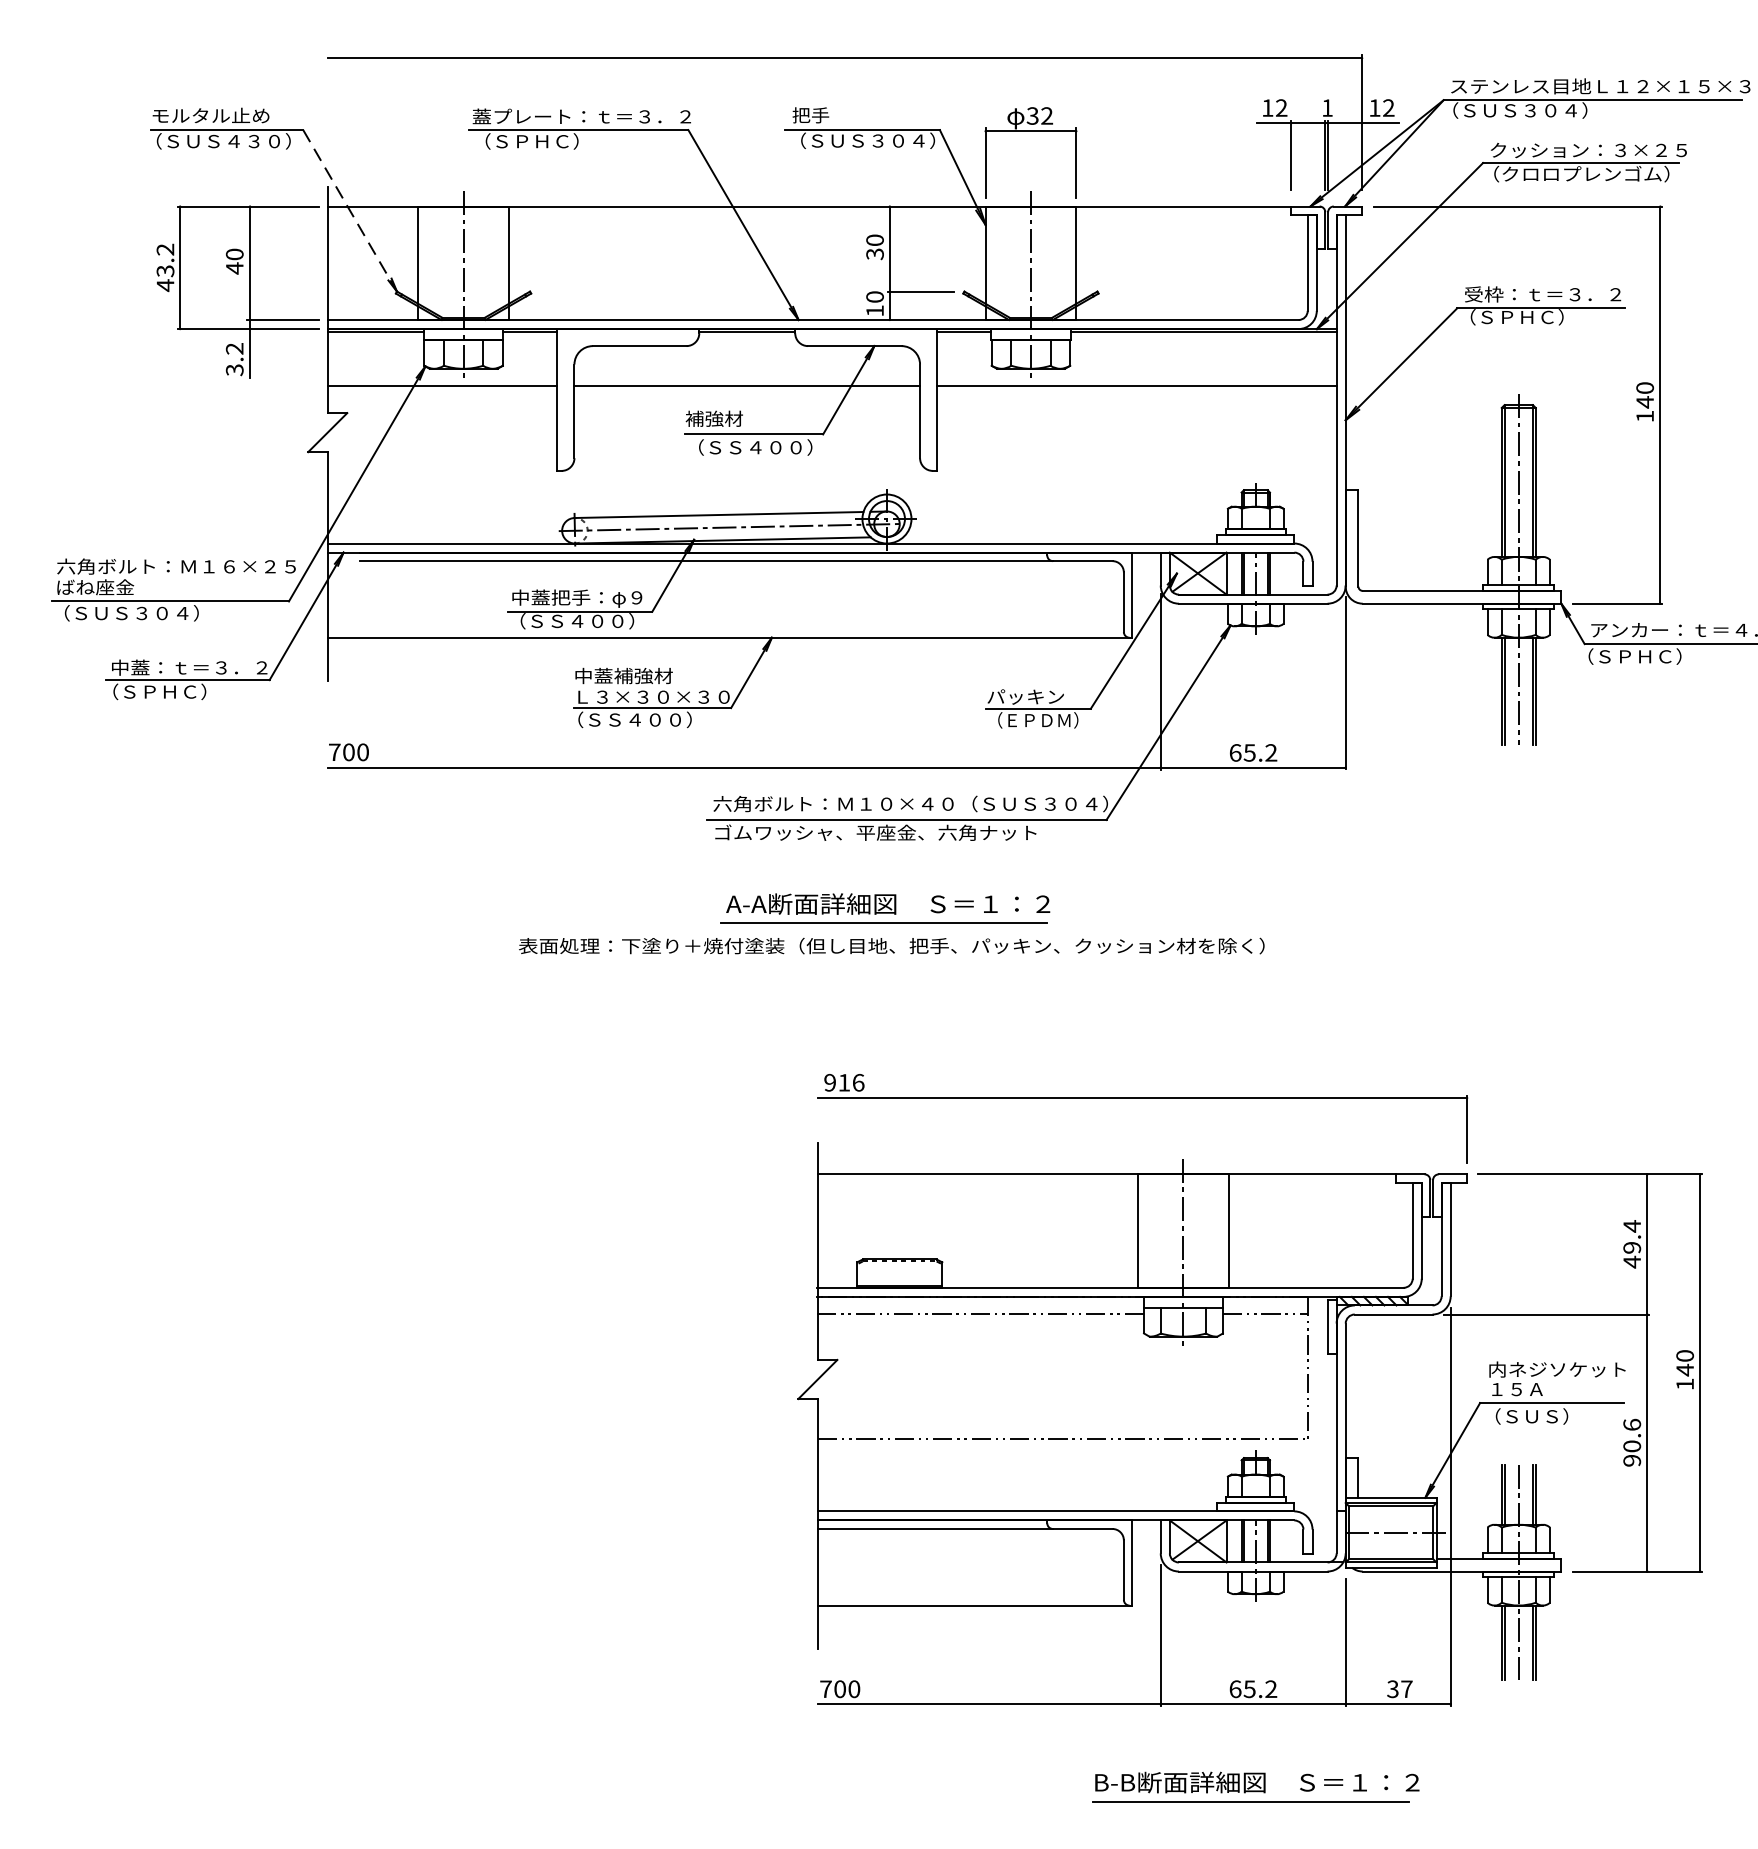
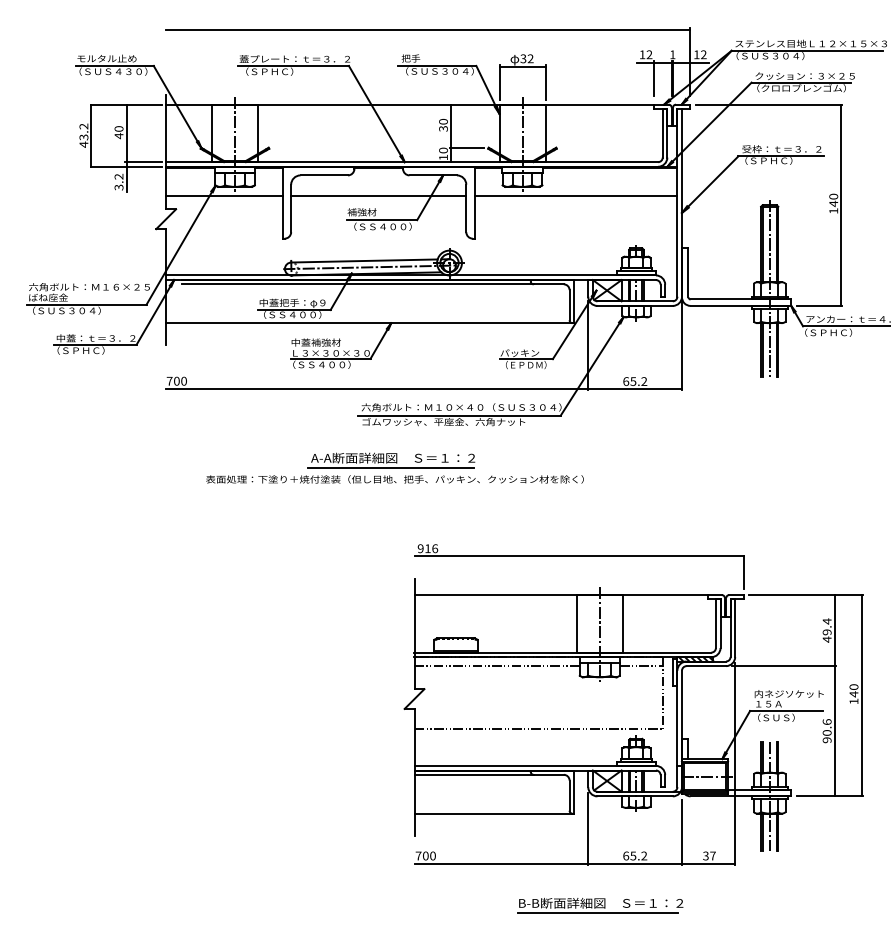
line: (350, 212) -> (177, 107), dashed -> solid
part: (890, 922) -> (394, 467), moved
part: (1255, 1786) -> (600, 905), moved

